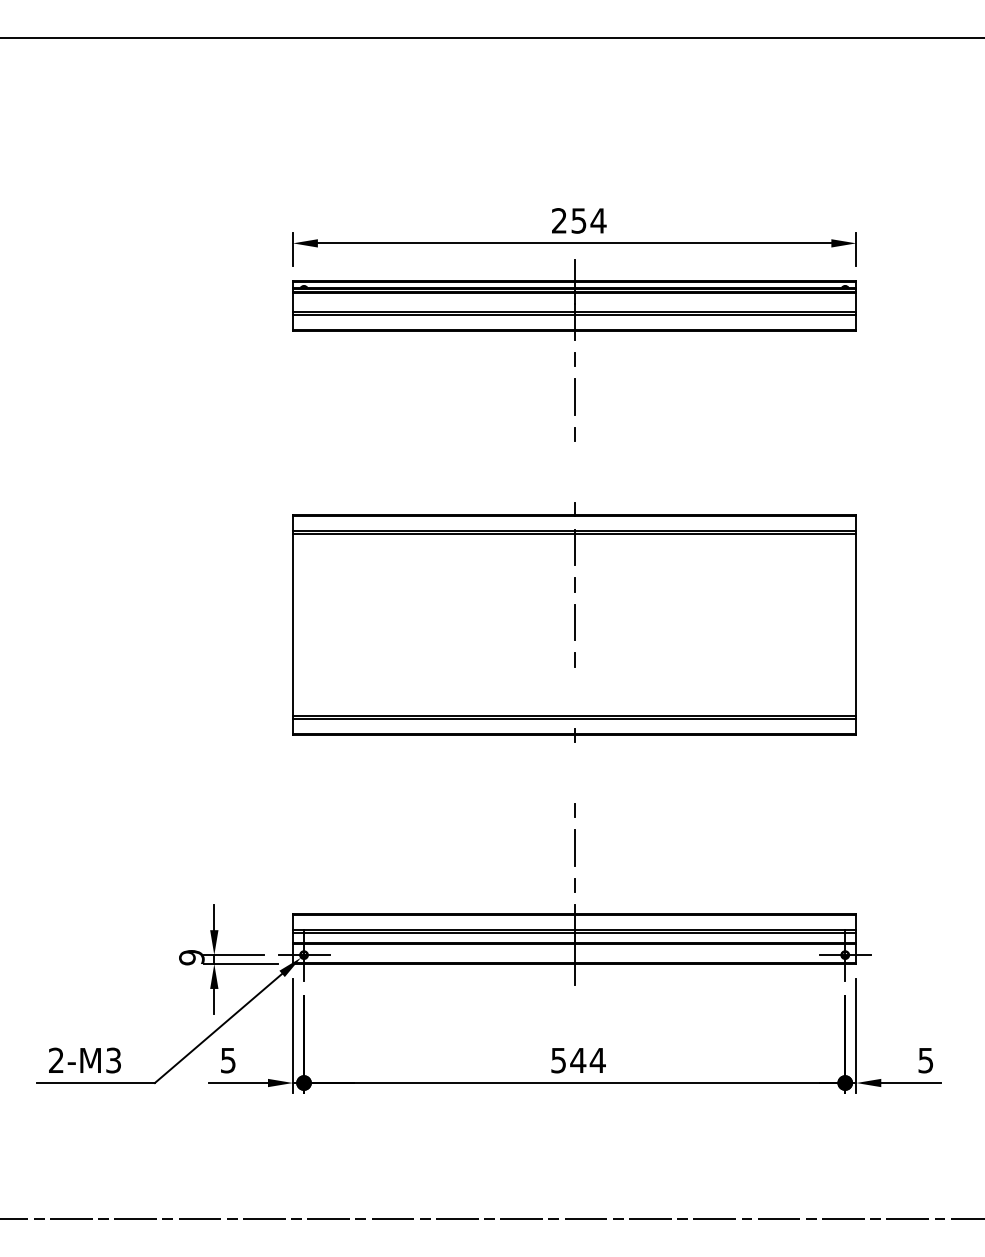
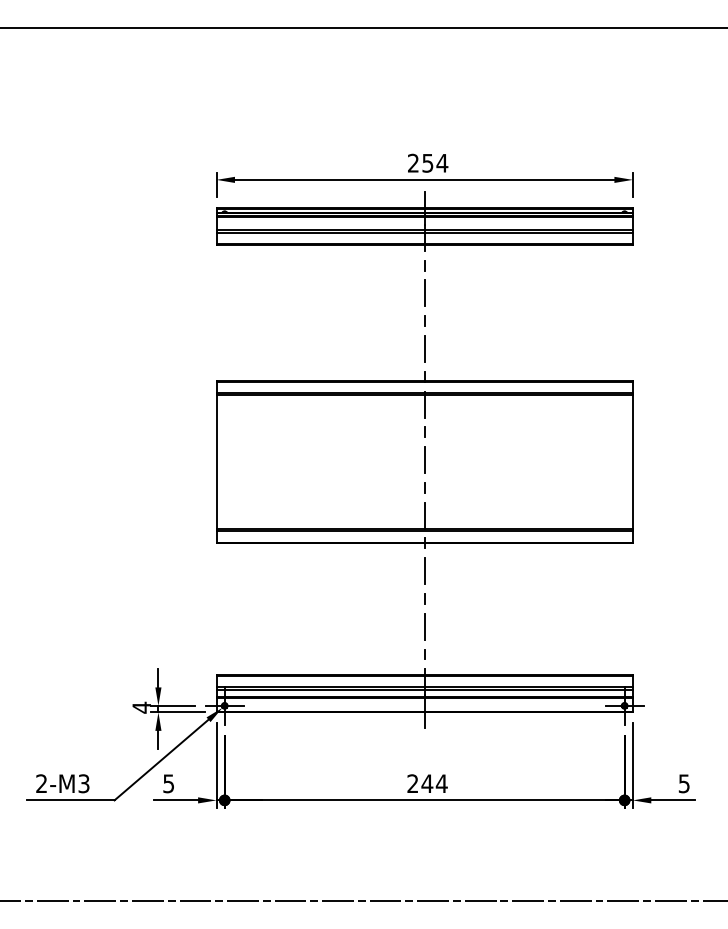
line: (574, 471) -> (424, 348), added
line: (574, 697) -> (424, 515), added
line: (574, 773) -> (424, 571), added
text: (191, 957) -> (141, 707), 9 -> 4
text: (558, 1060) -> (412, 783), 544 -> 244

